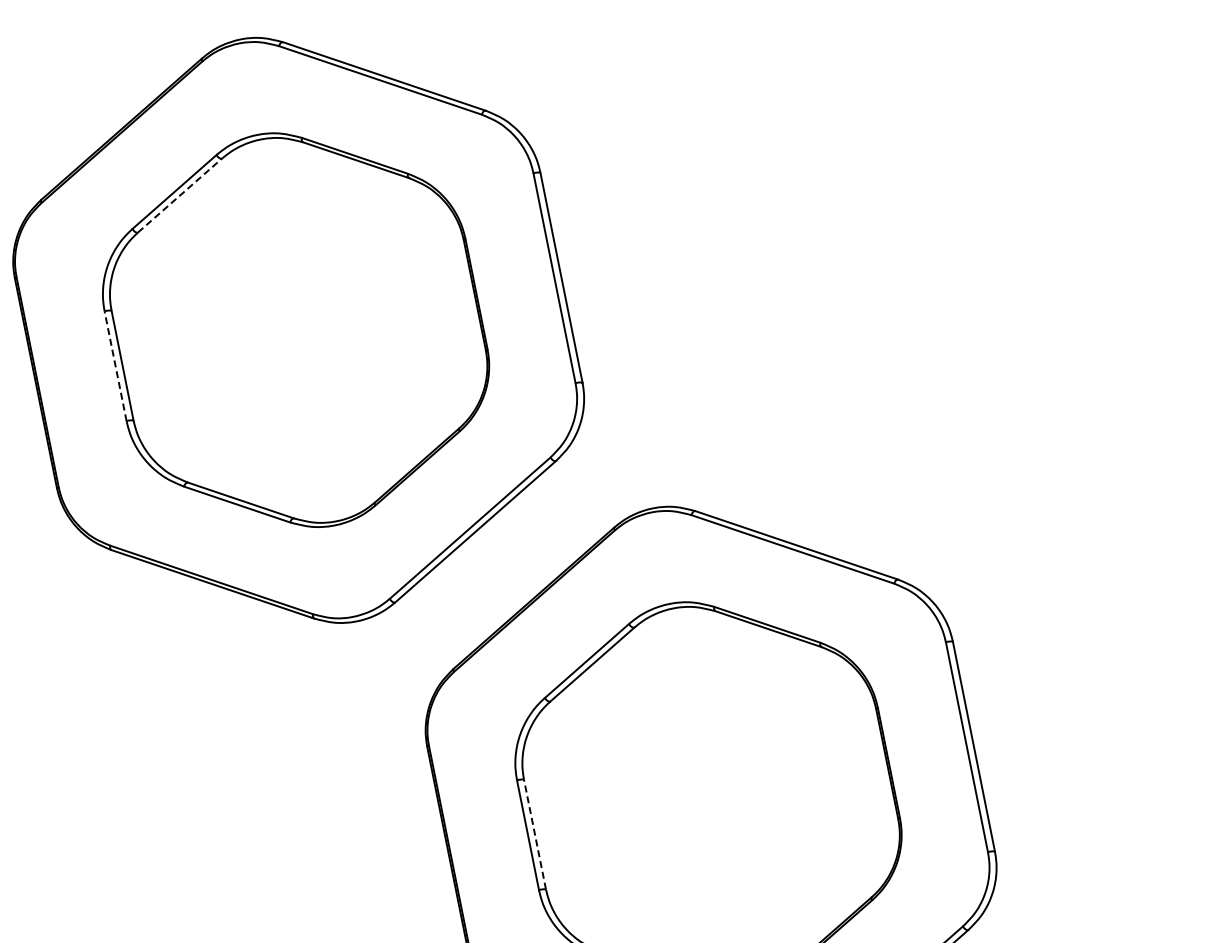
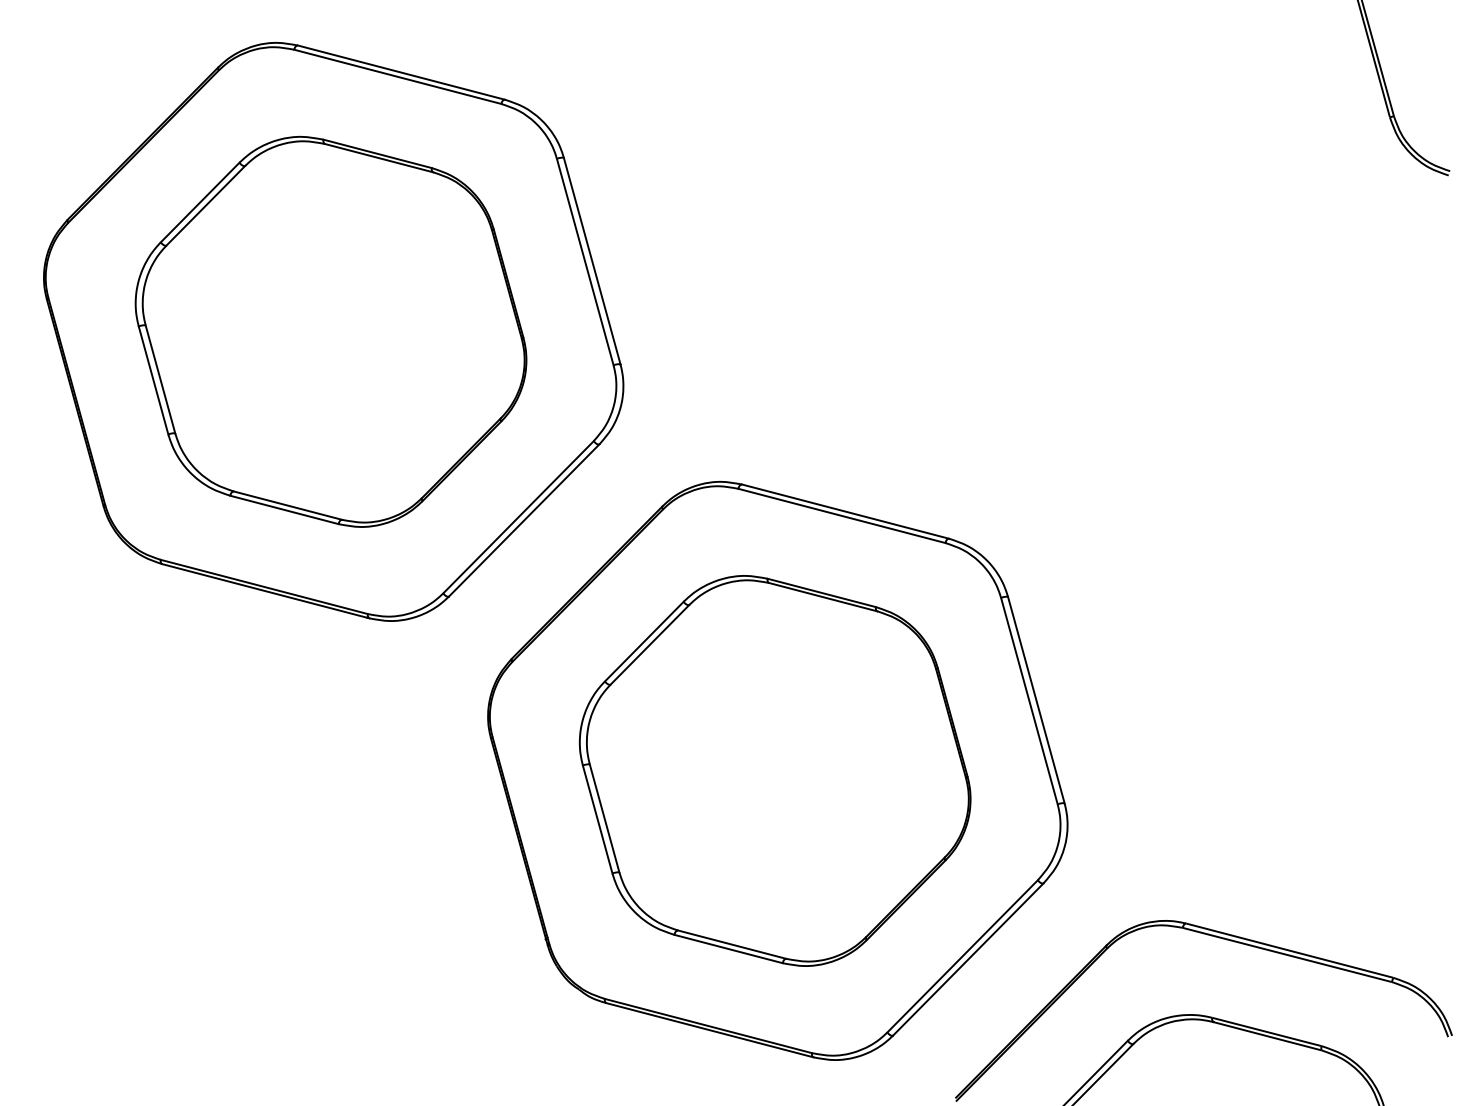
line: (179, 195) -> (205, 205), dashed -> solid
line: (115, 366) -> (153, 380), dashed -> solid
line: (534, 834) -> (604, 818), dashed -> solid

